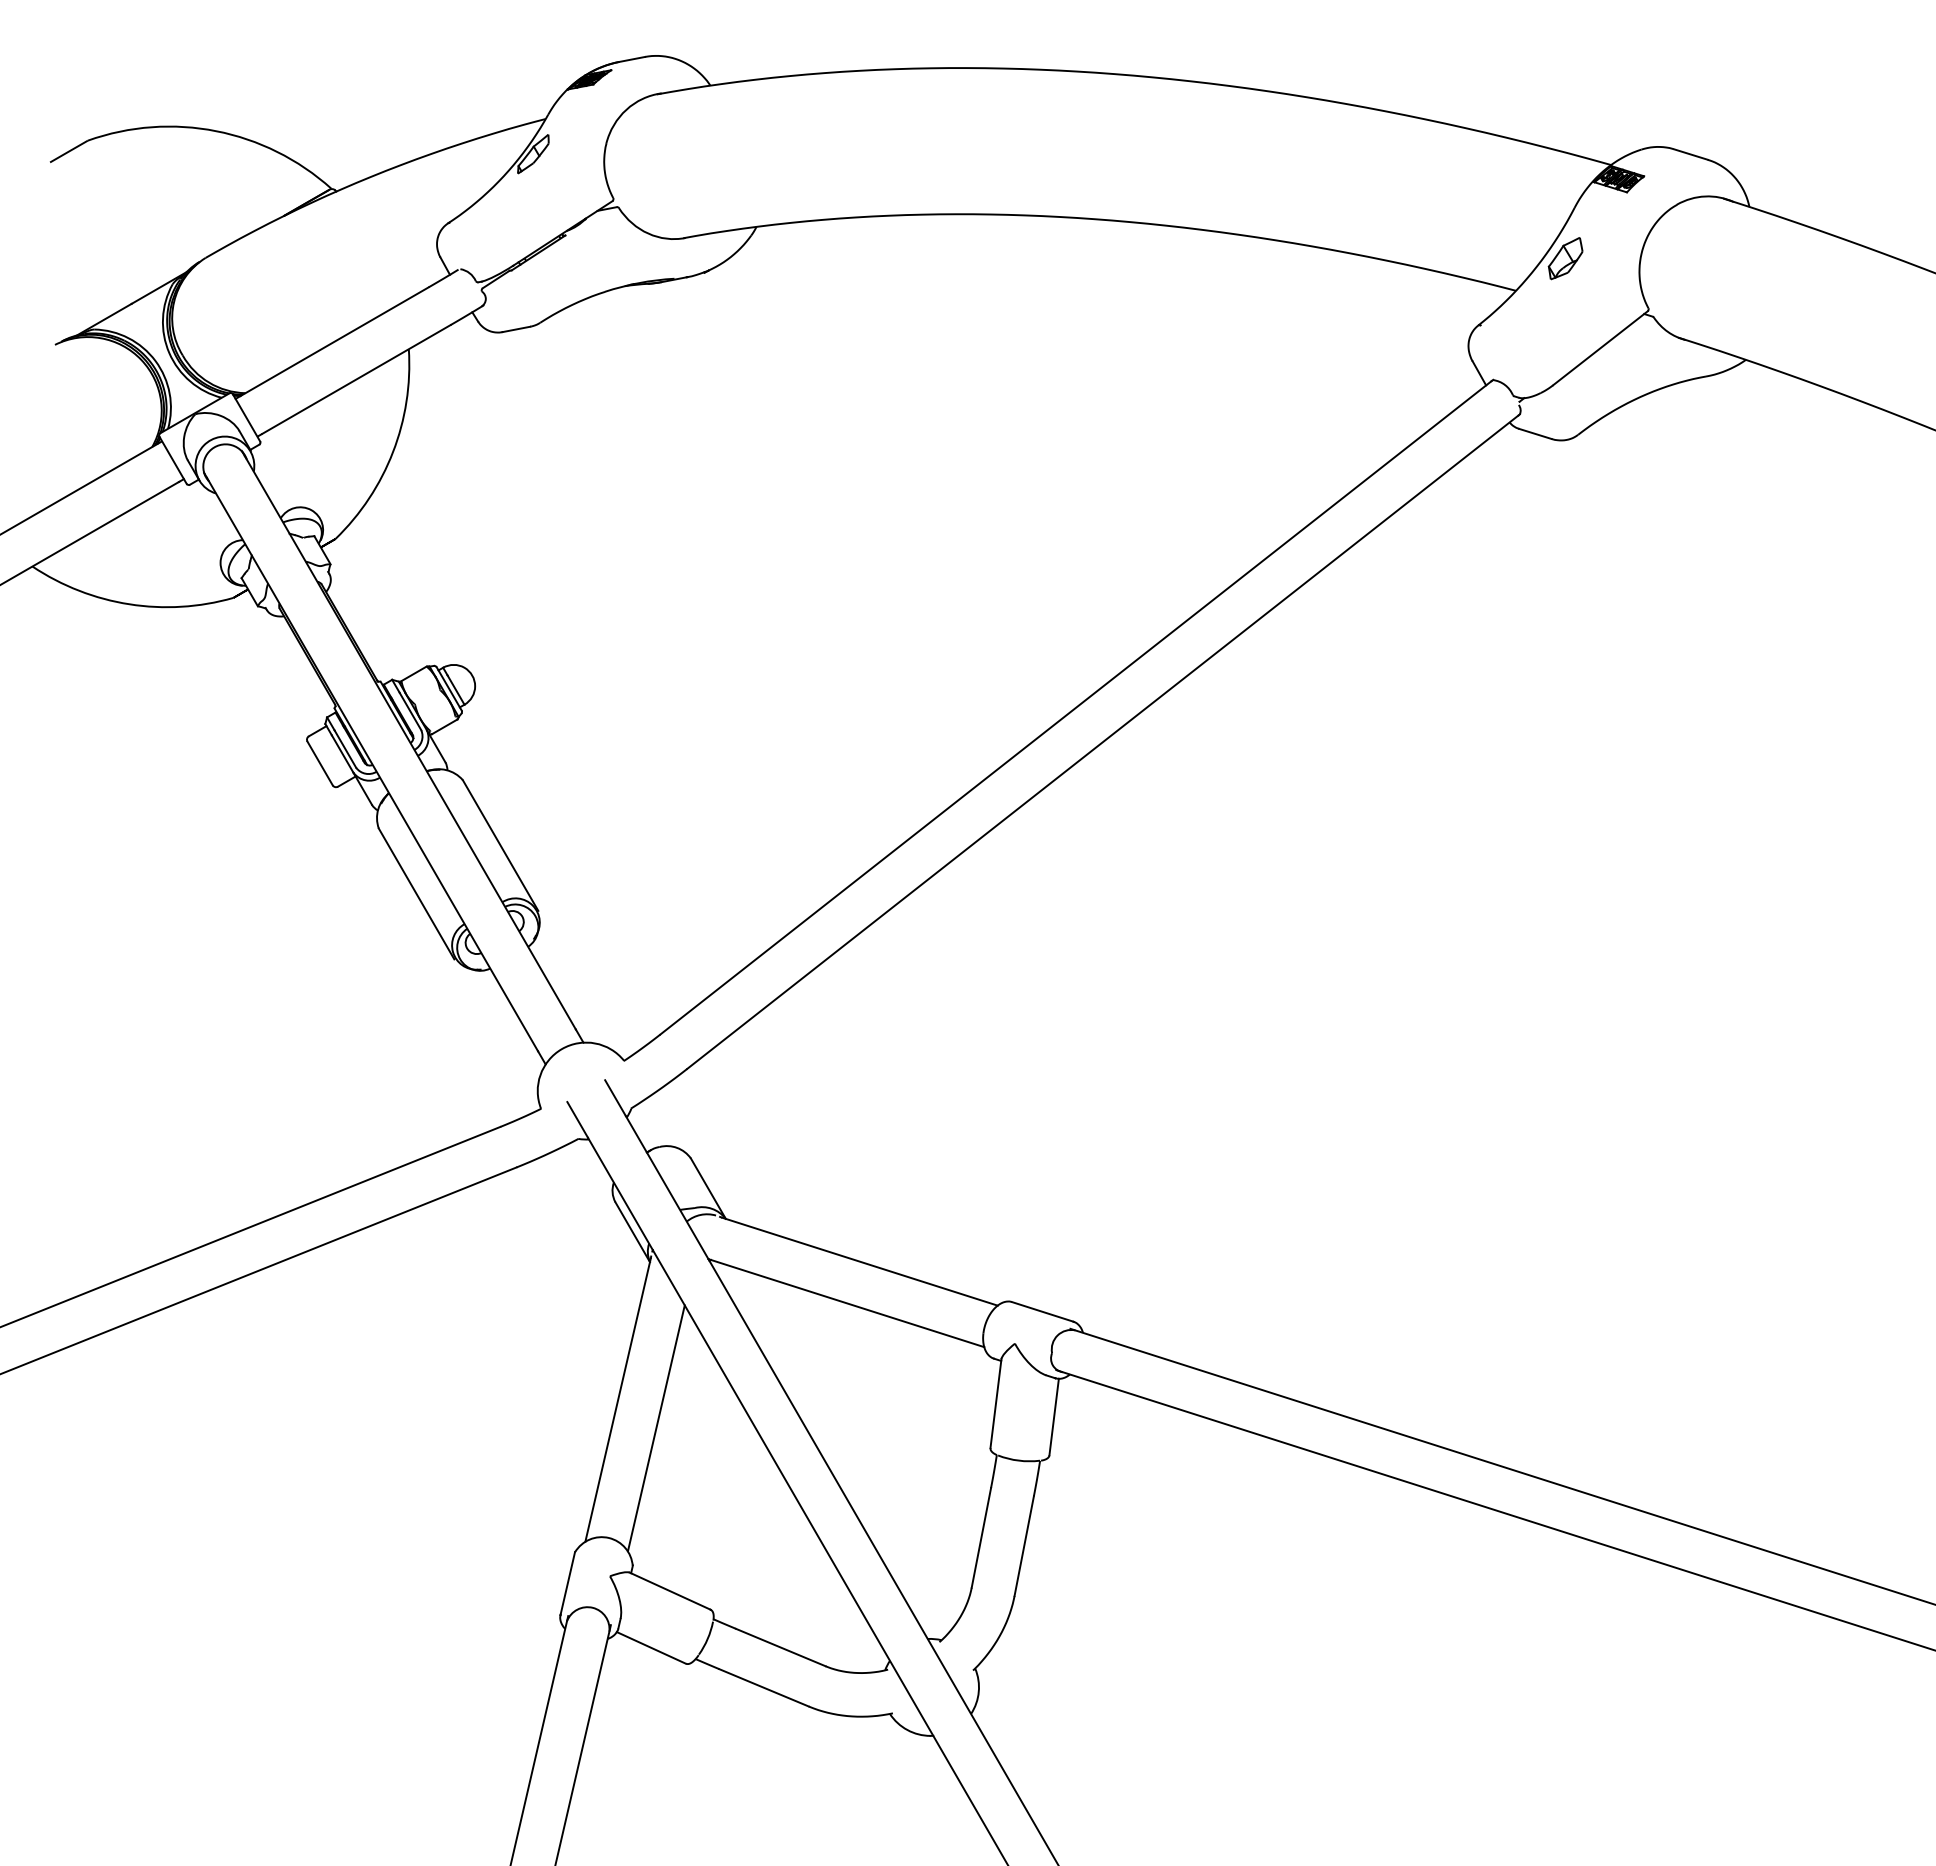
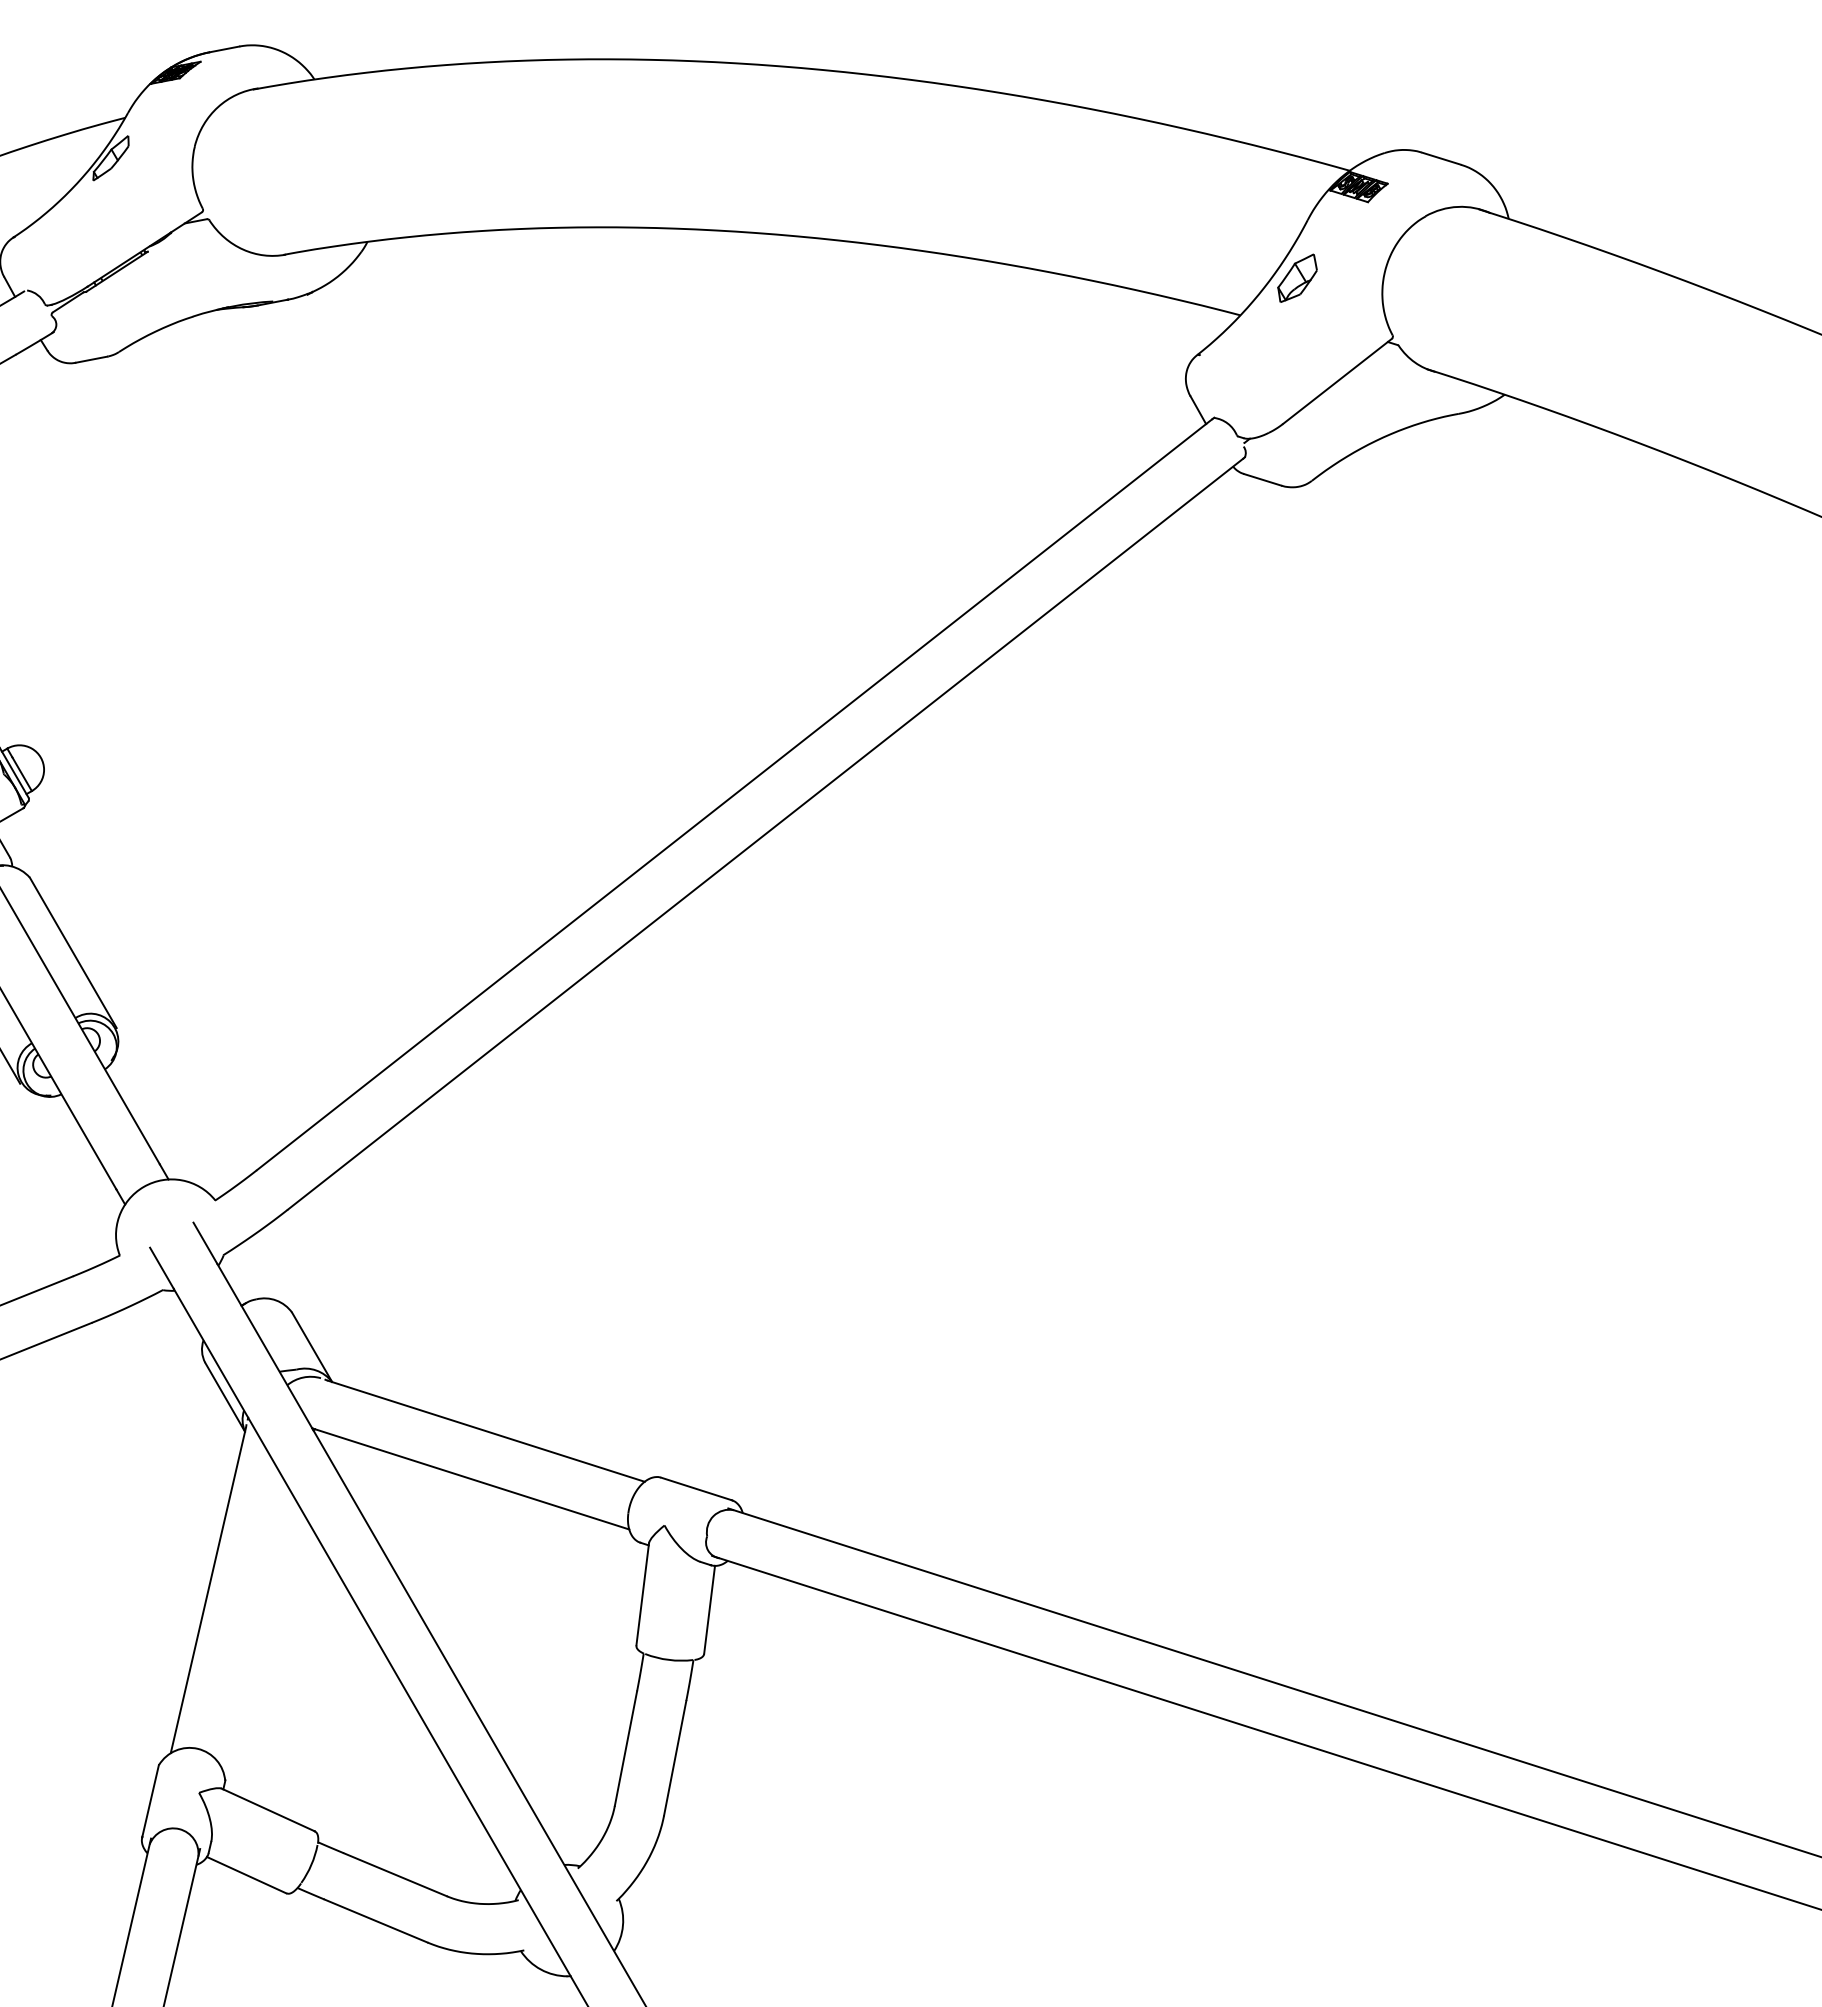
line: (655, 1428) -> (251, 1622), removed

